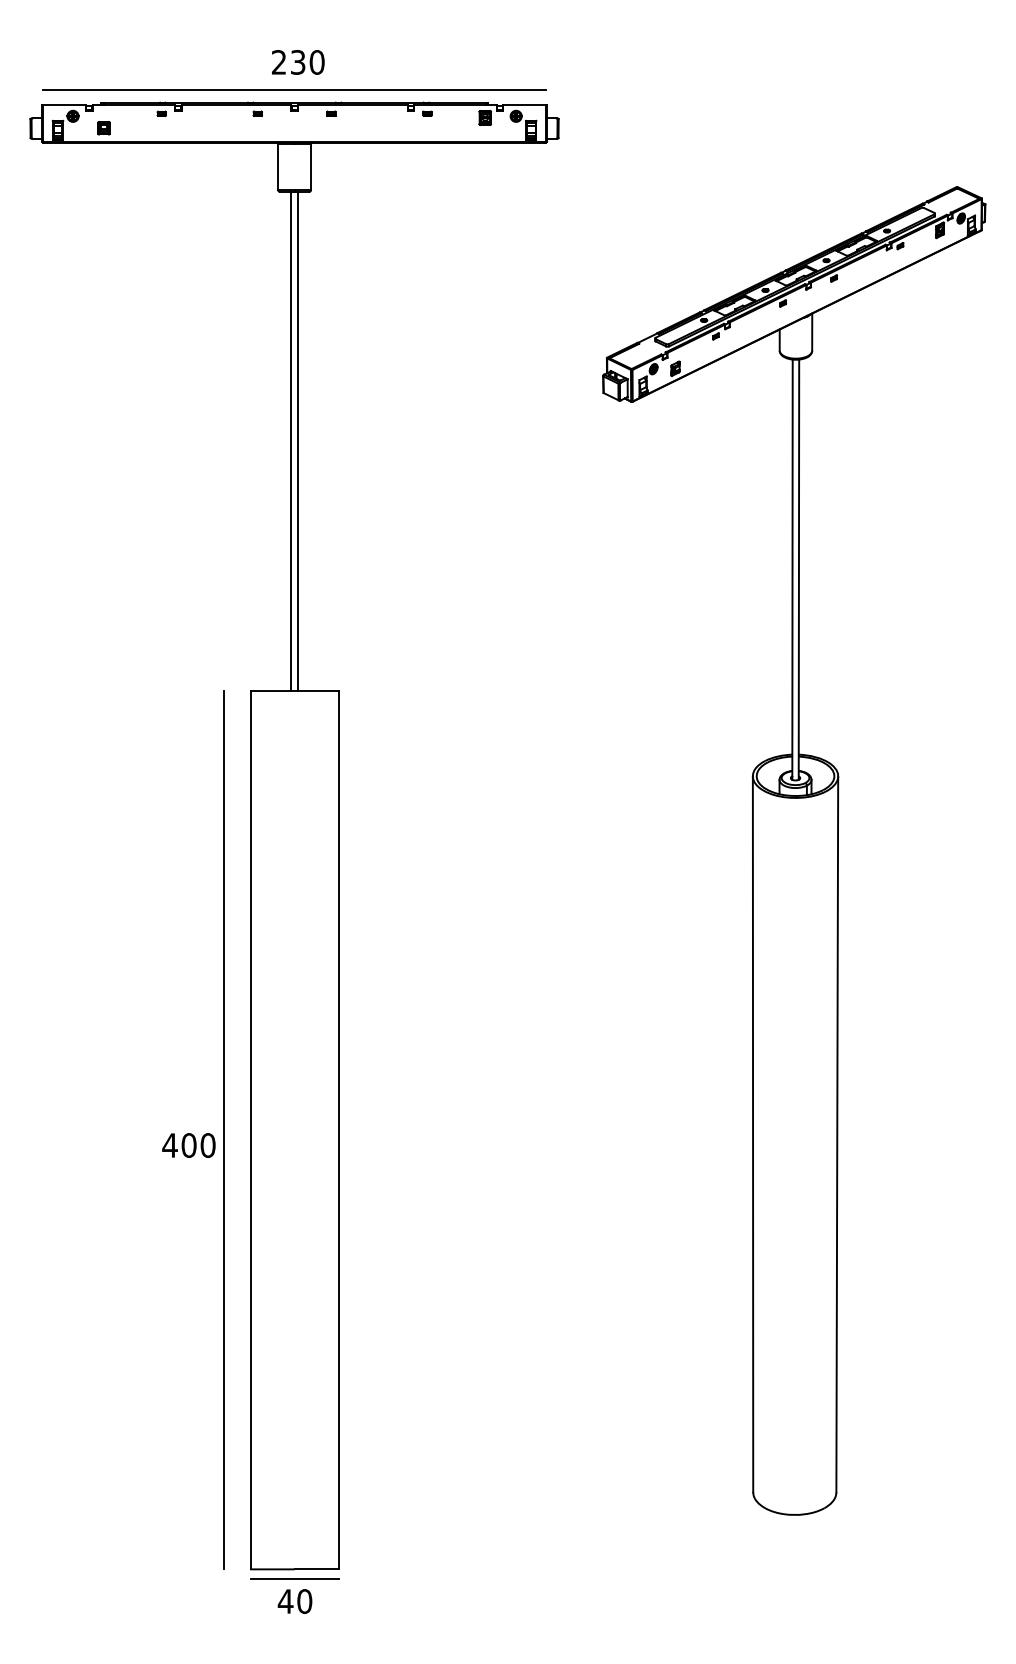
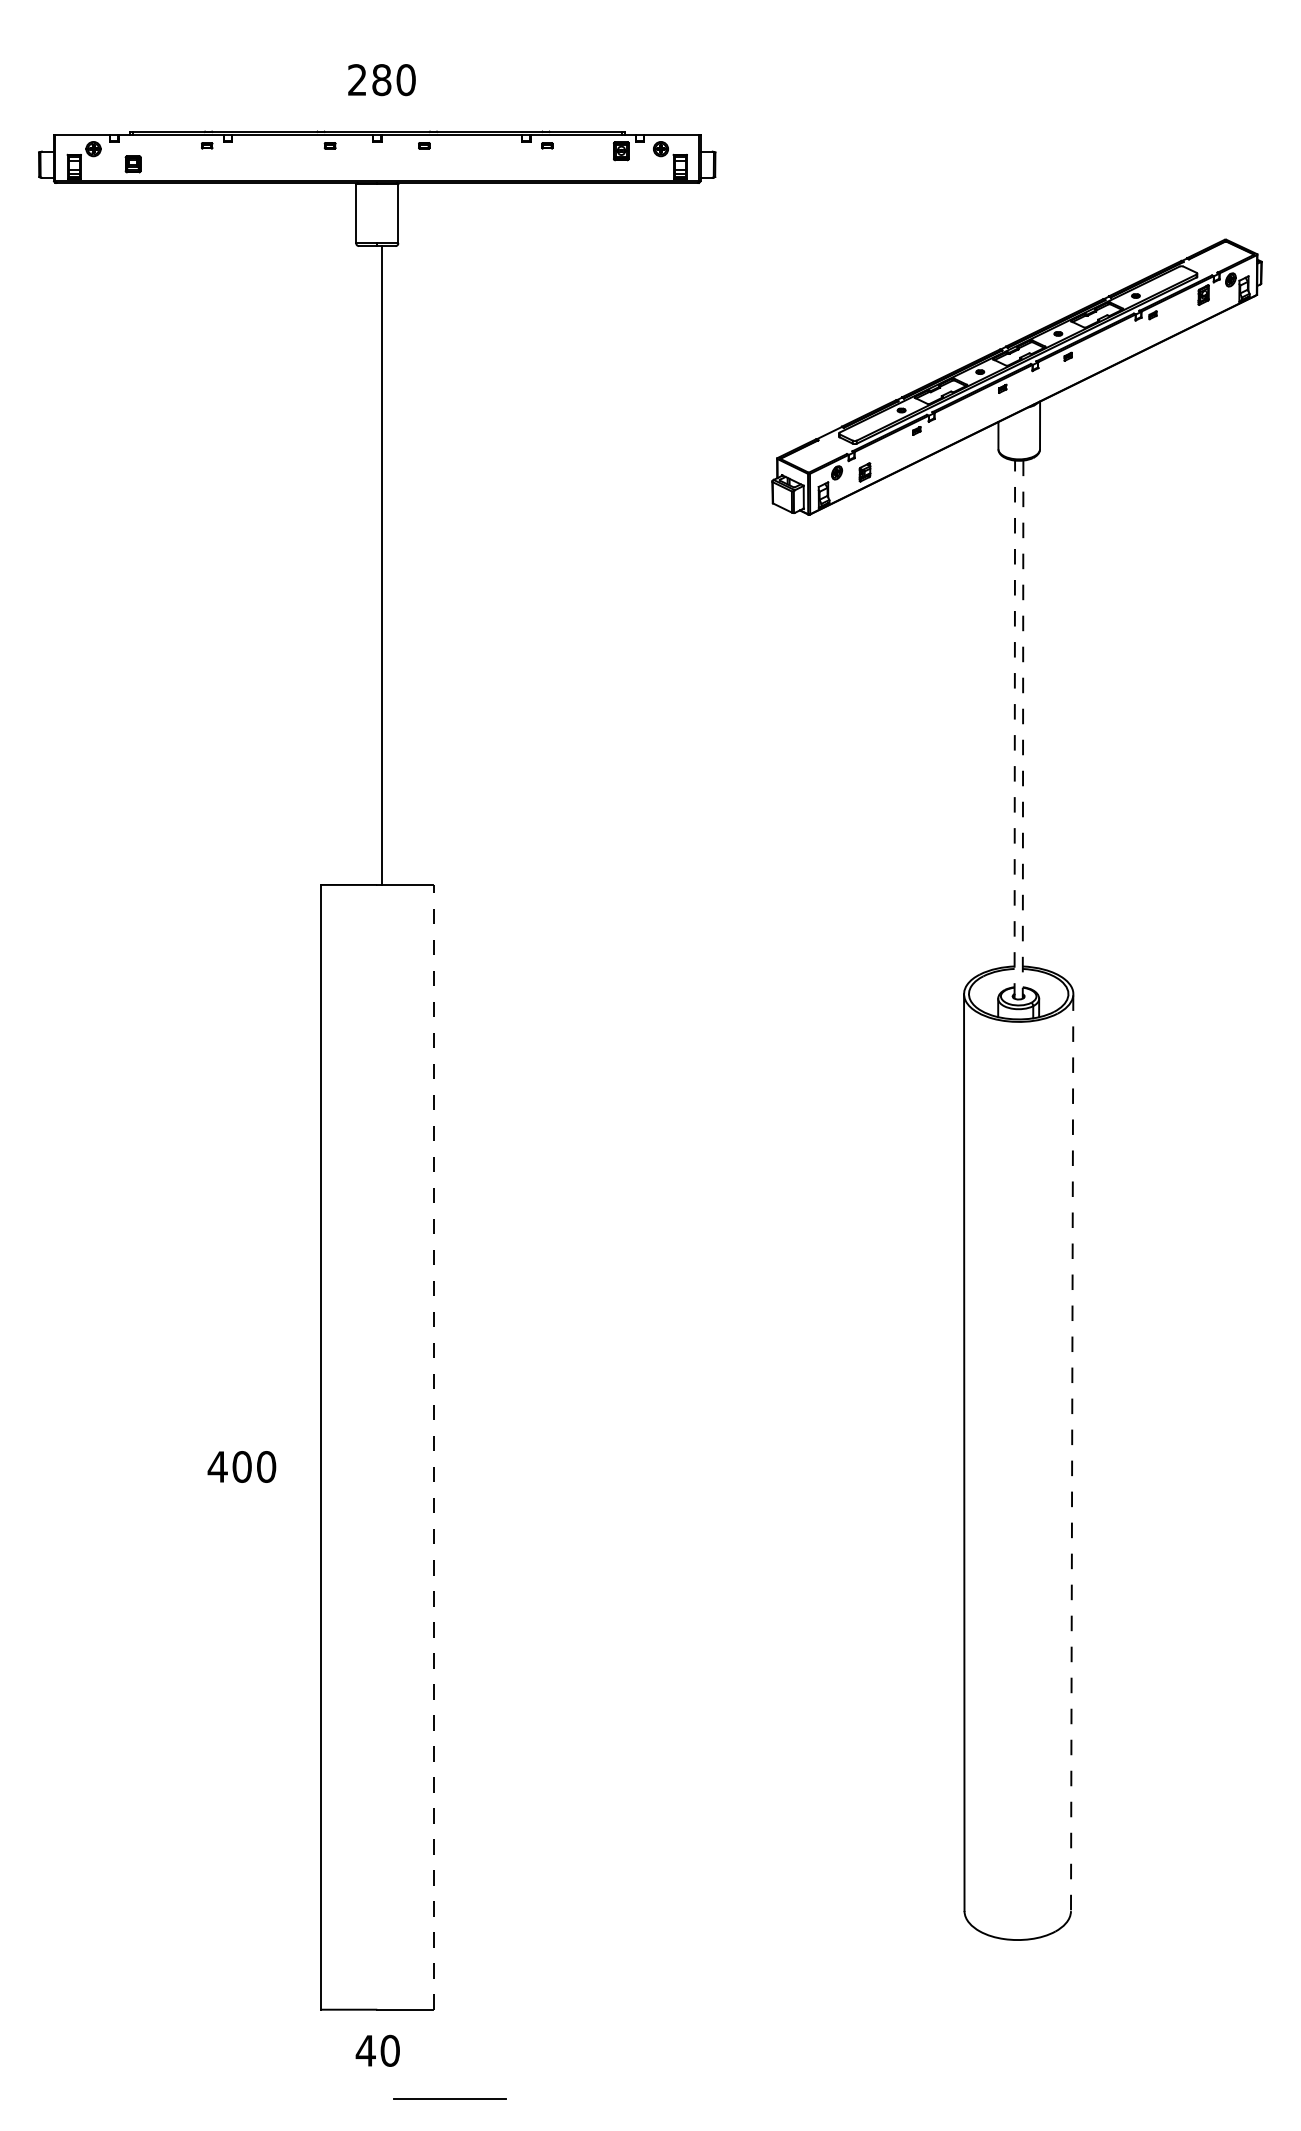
text: (297, 62) -> (380, 80), 230 -> 280
line: (294, 90) -> (377, 116), removed
line: (291, 441) -> (373, 565), removed
line: (792, 569) -> (1014, 729), solid -> dashed
line: (798, 570) -> (1022, 730), solid -> dashed
line: (338, 1129) -> (433, 1446), solid -> dashed
line: (223, 1130) -> (286, 1447), removed
line: (837, 1134) -> (1072, 1452), solid -> dashed
line: (294, 1578) -> (450, 2098), moved

